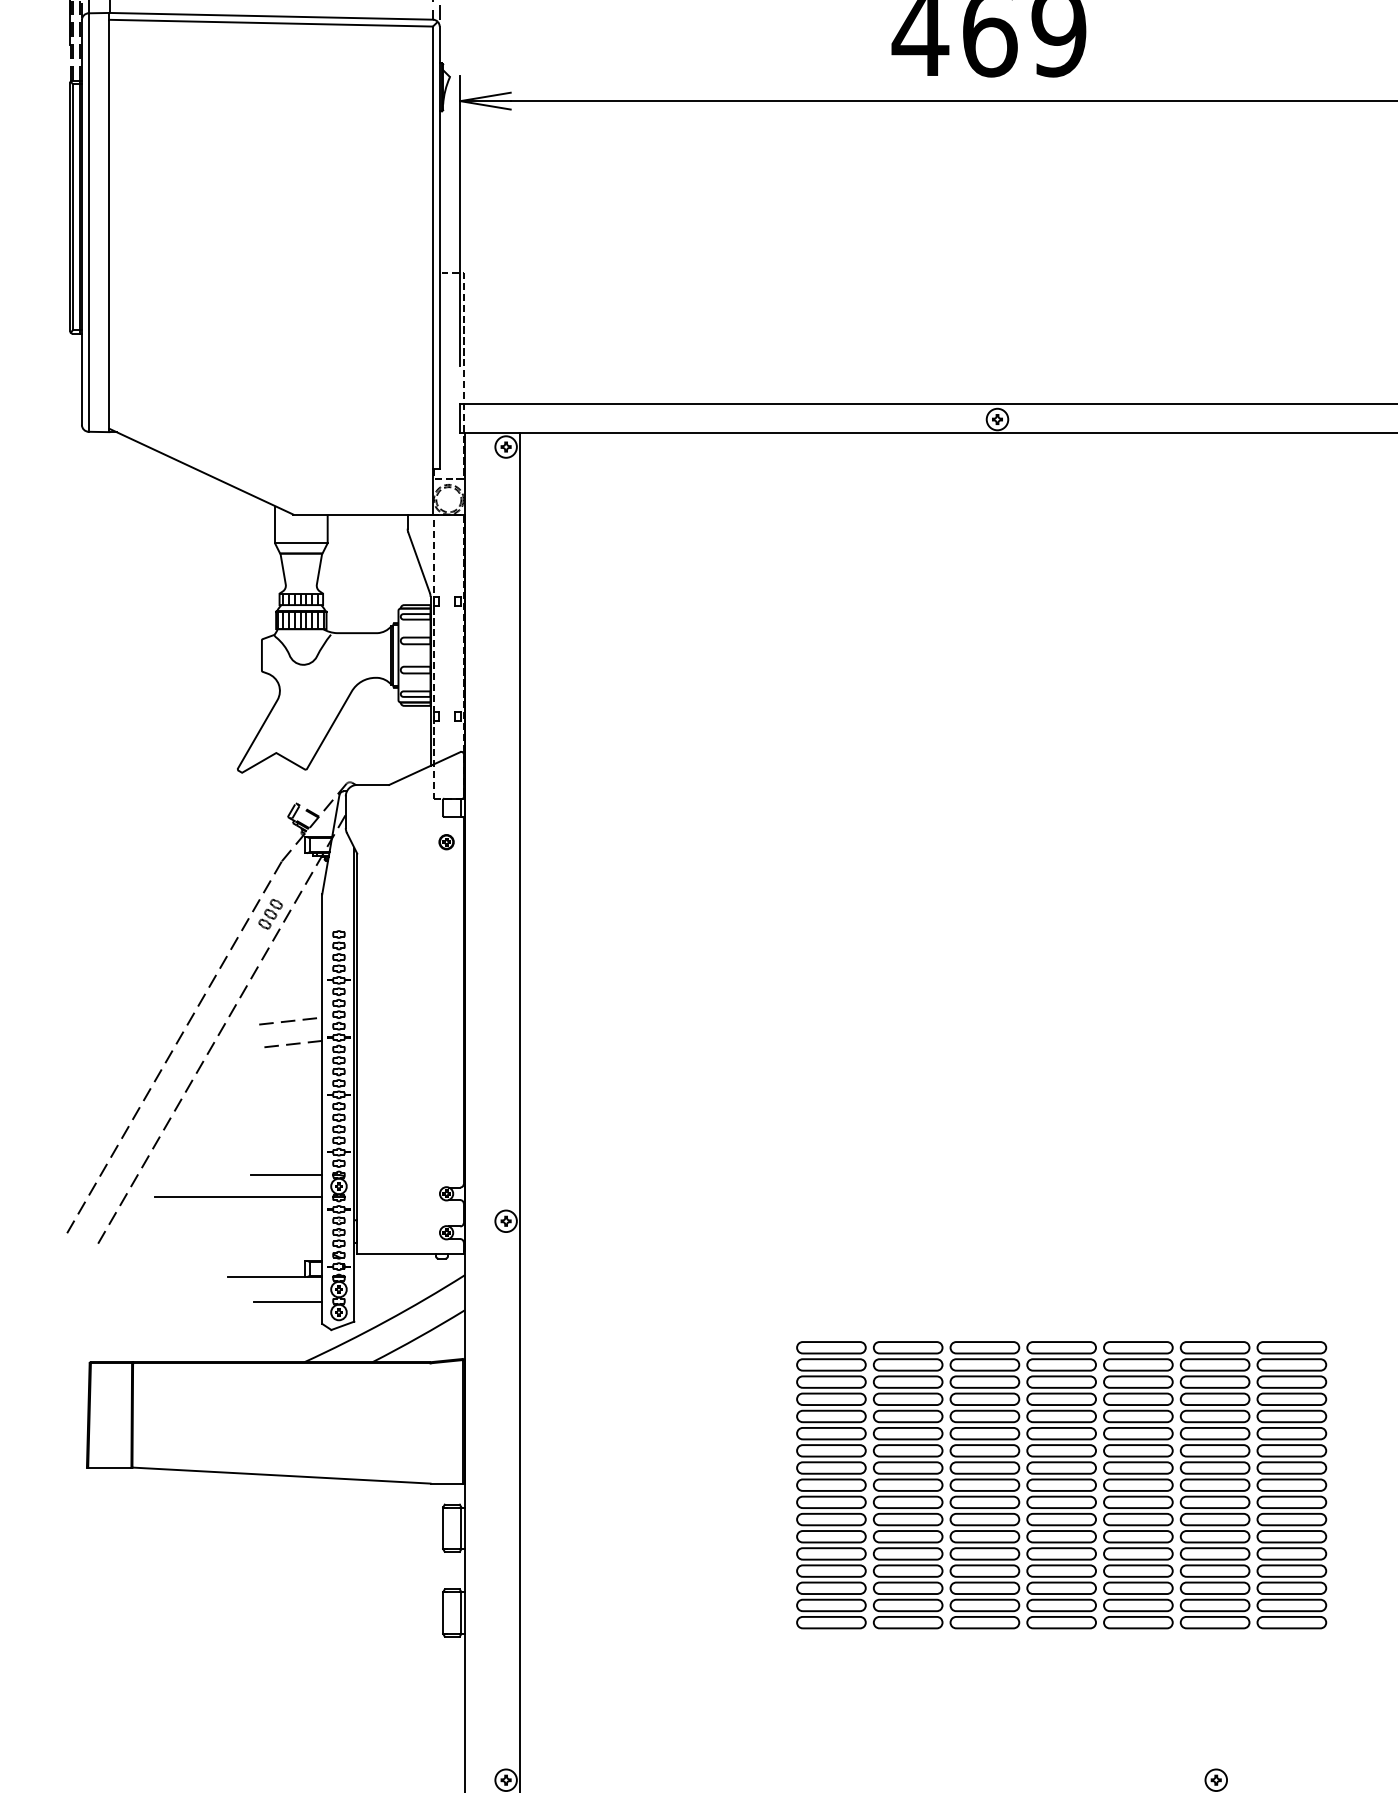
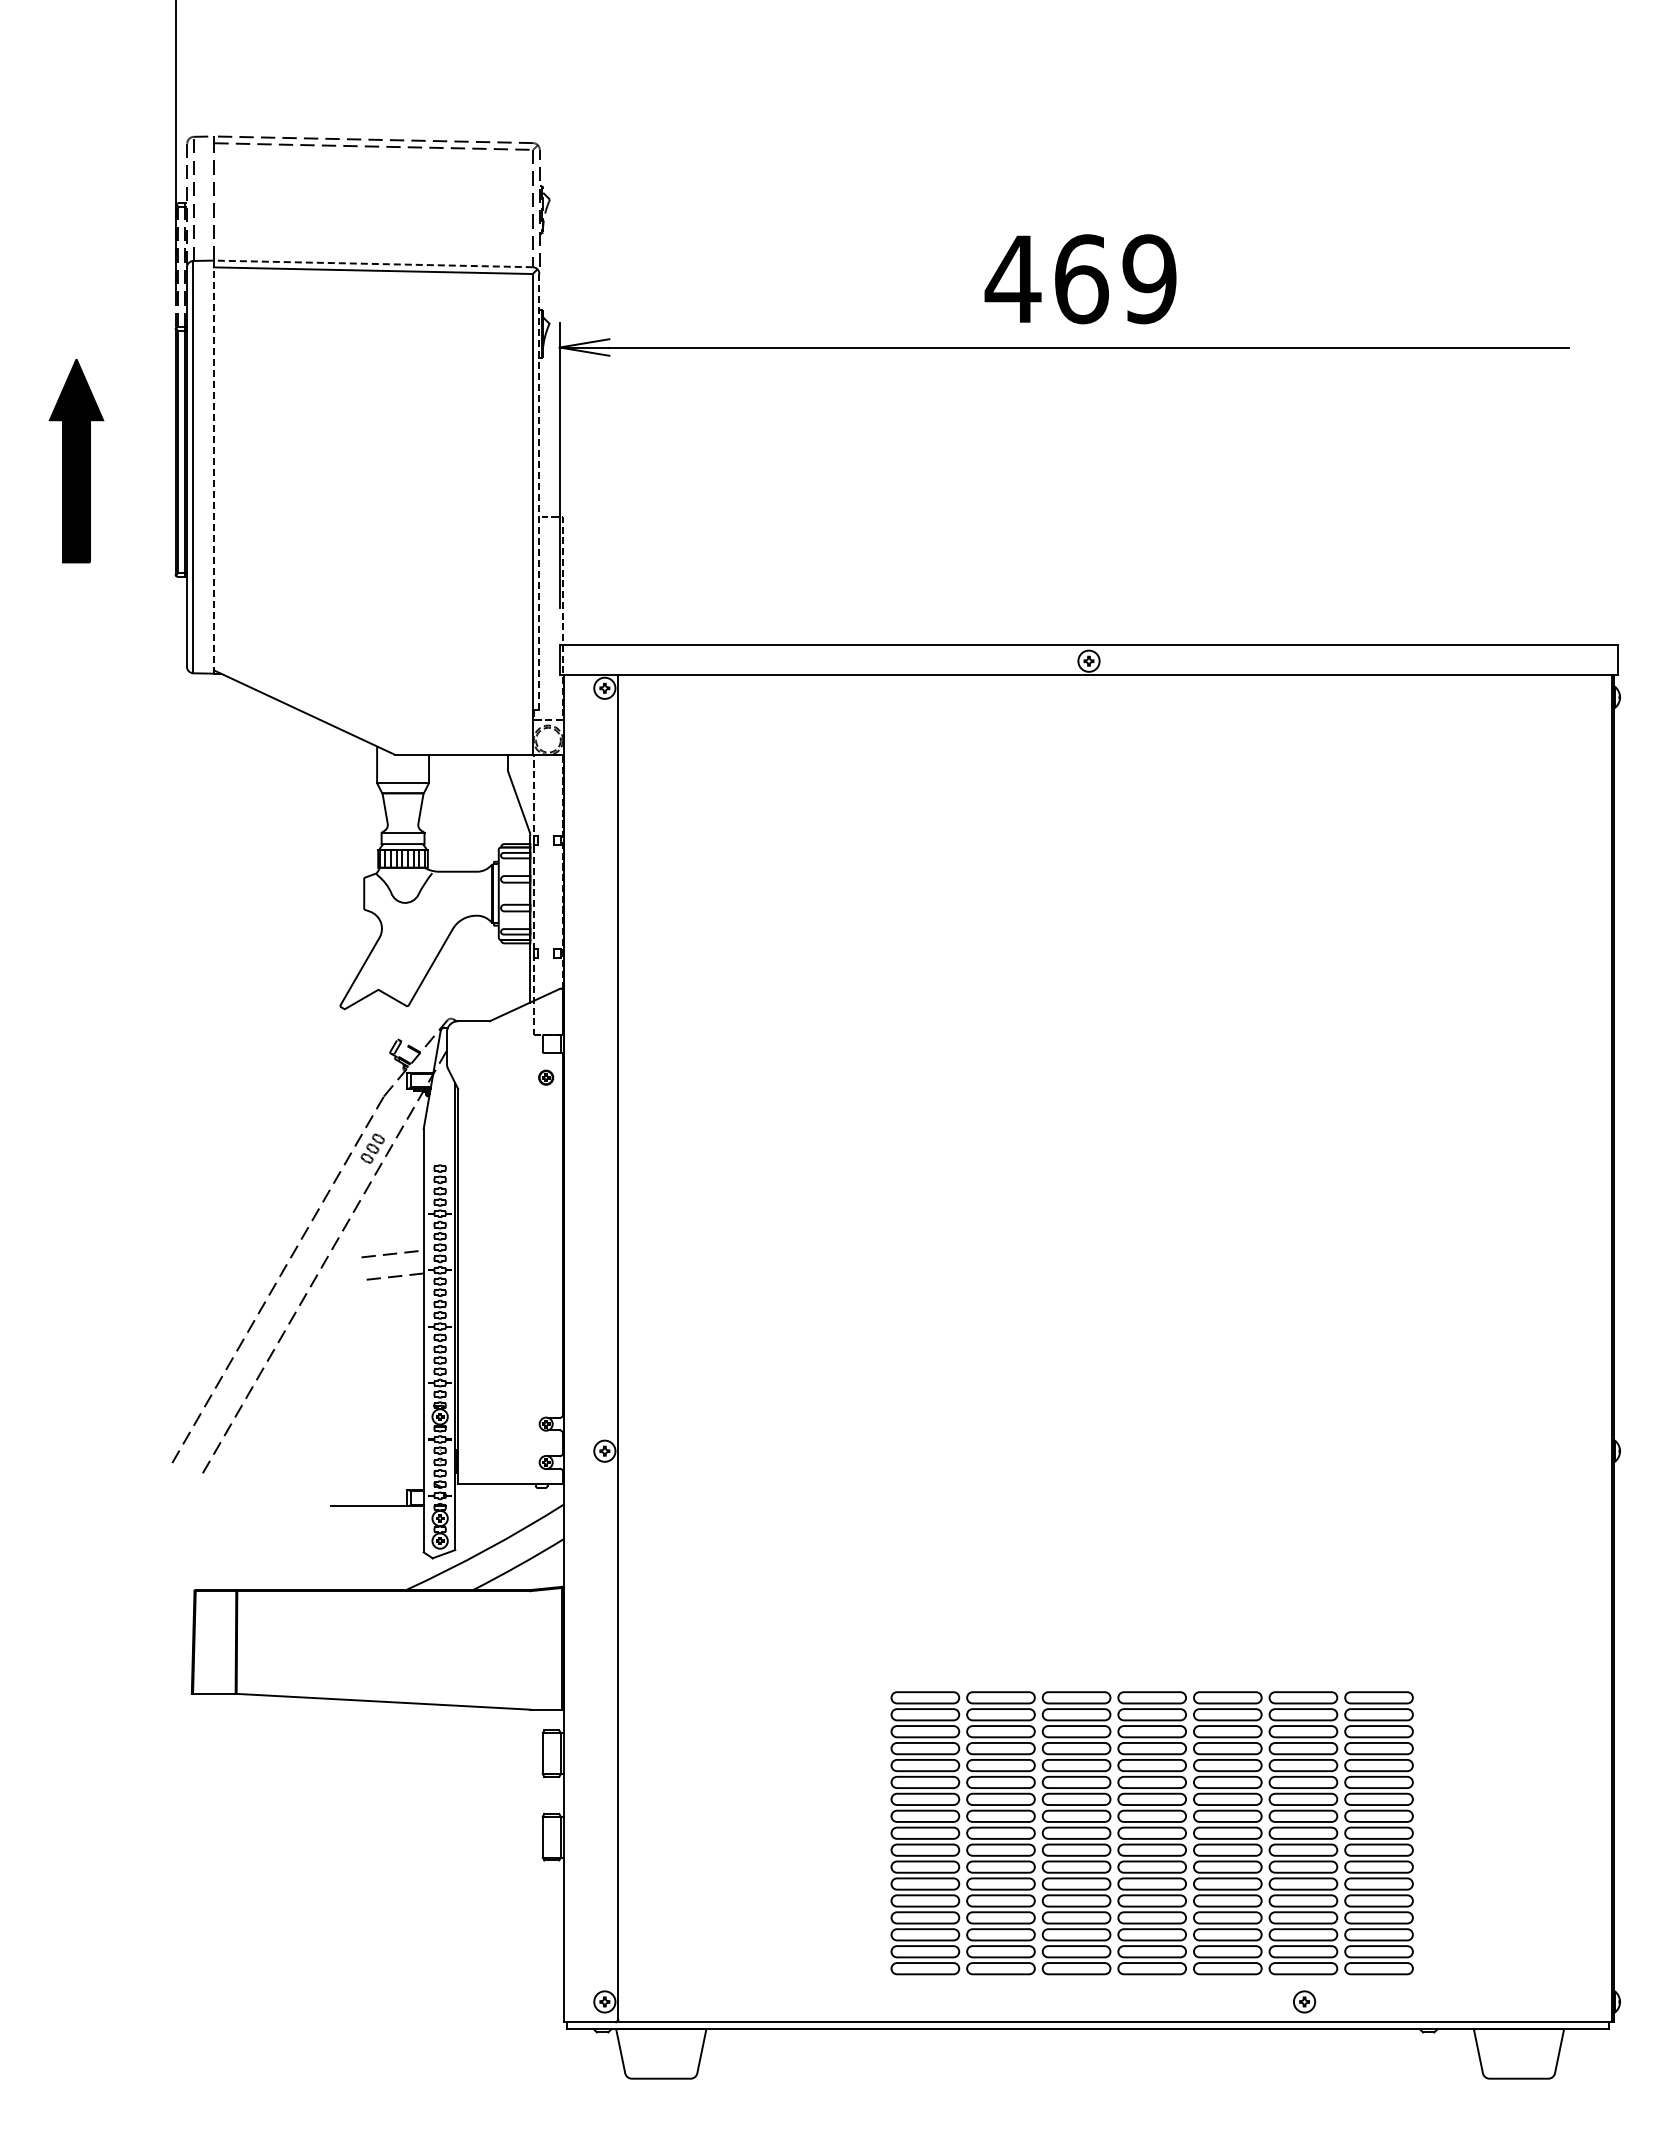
line: (270, 15) -> (372, 263), solid -> dashed
line: (108, 225) -> (213, 470), solid -> dashed
line: (439, 247) -> (539, 491), solid -> dashed
hatch: (300, 599) -> (402, 838), removed
line: (286, 1174) -> (388, 1405), removed
line: (237, 1197) -> (340, 1427), removed
line: (287, 1301) -> (389, 1530), removed
part: (1060, 1485) -> (1151, 1833), moved

